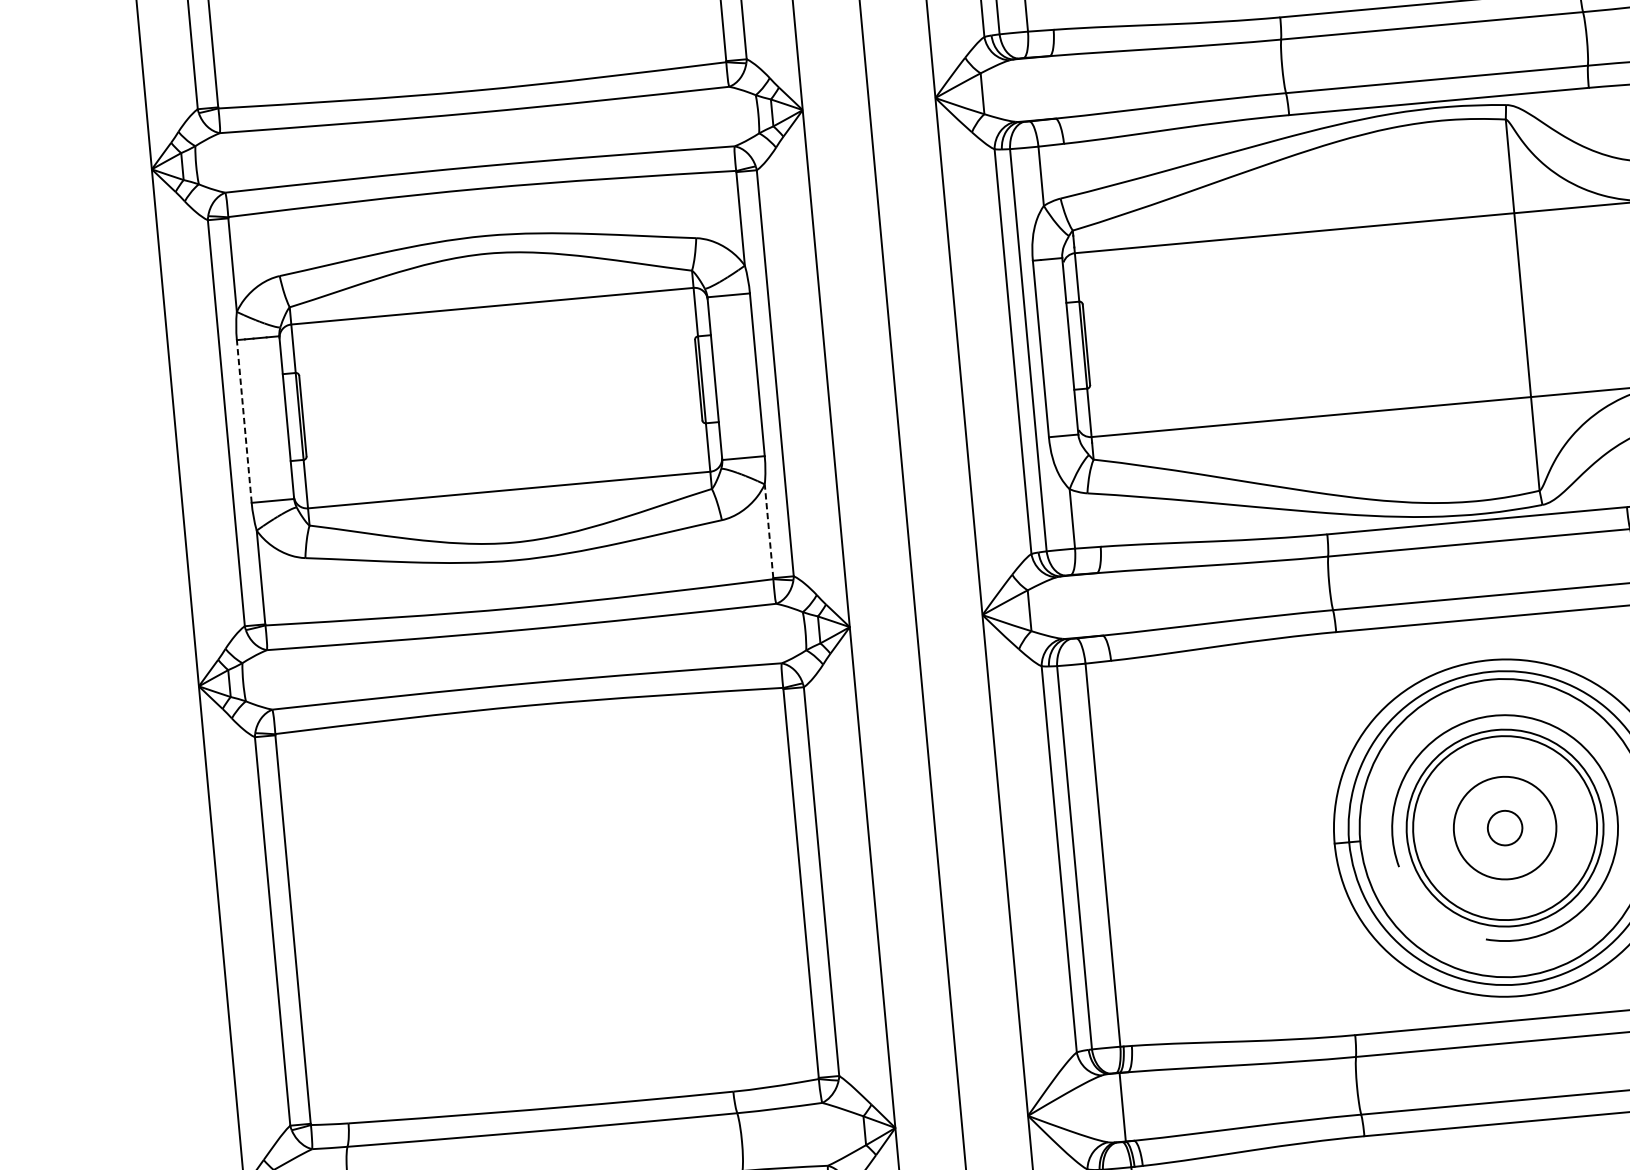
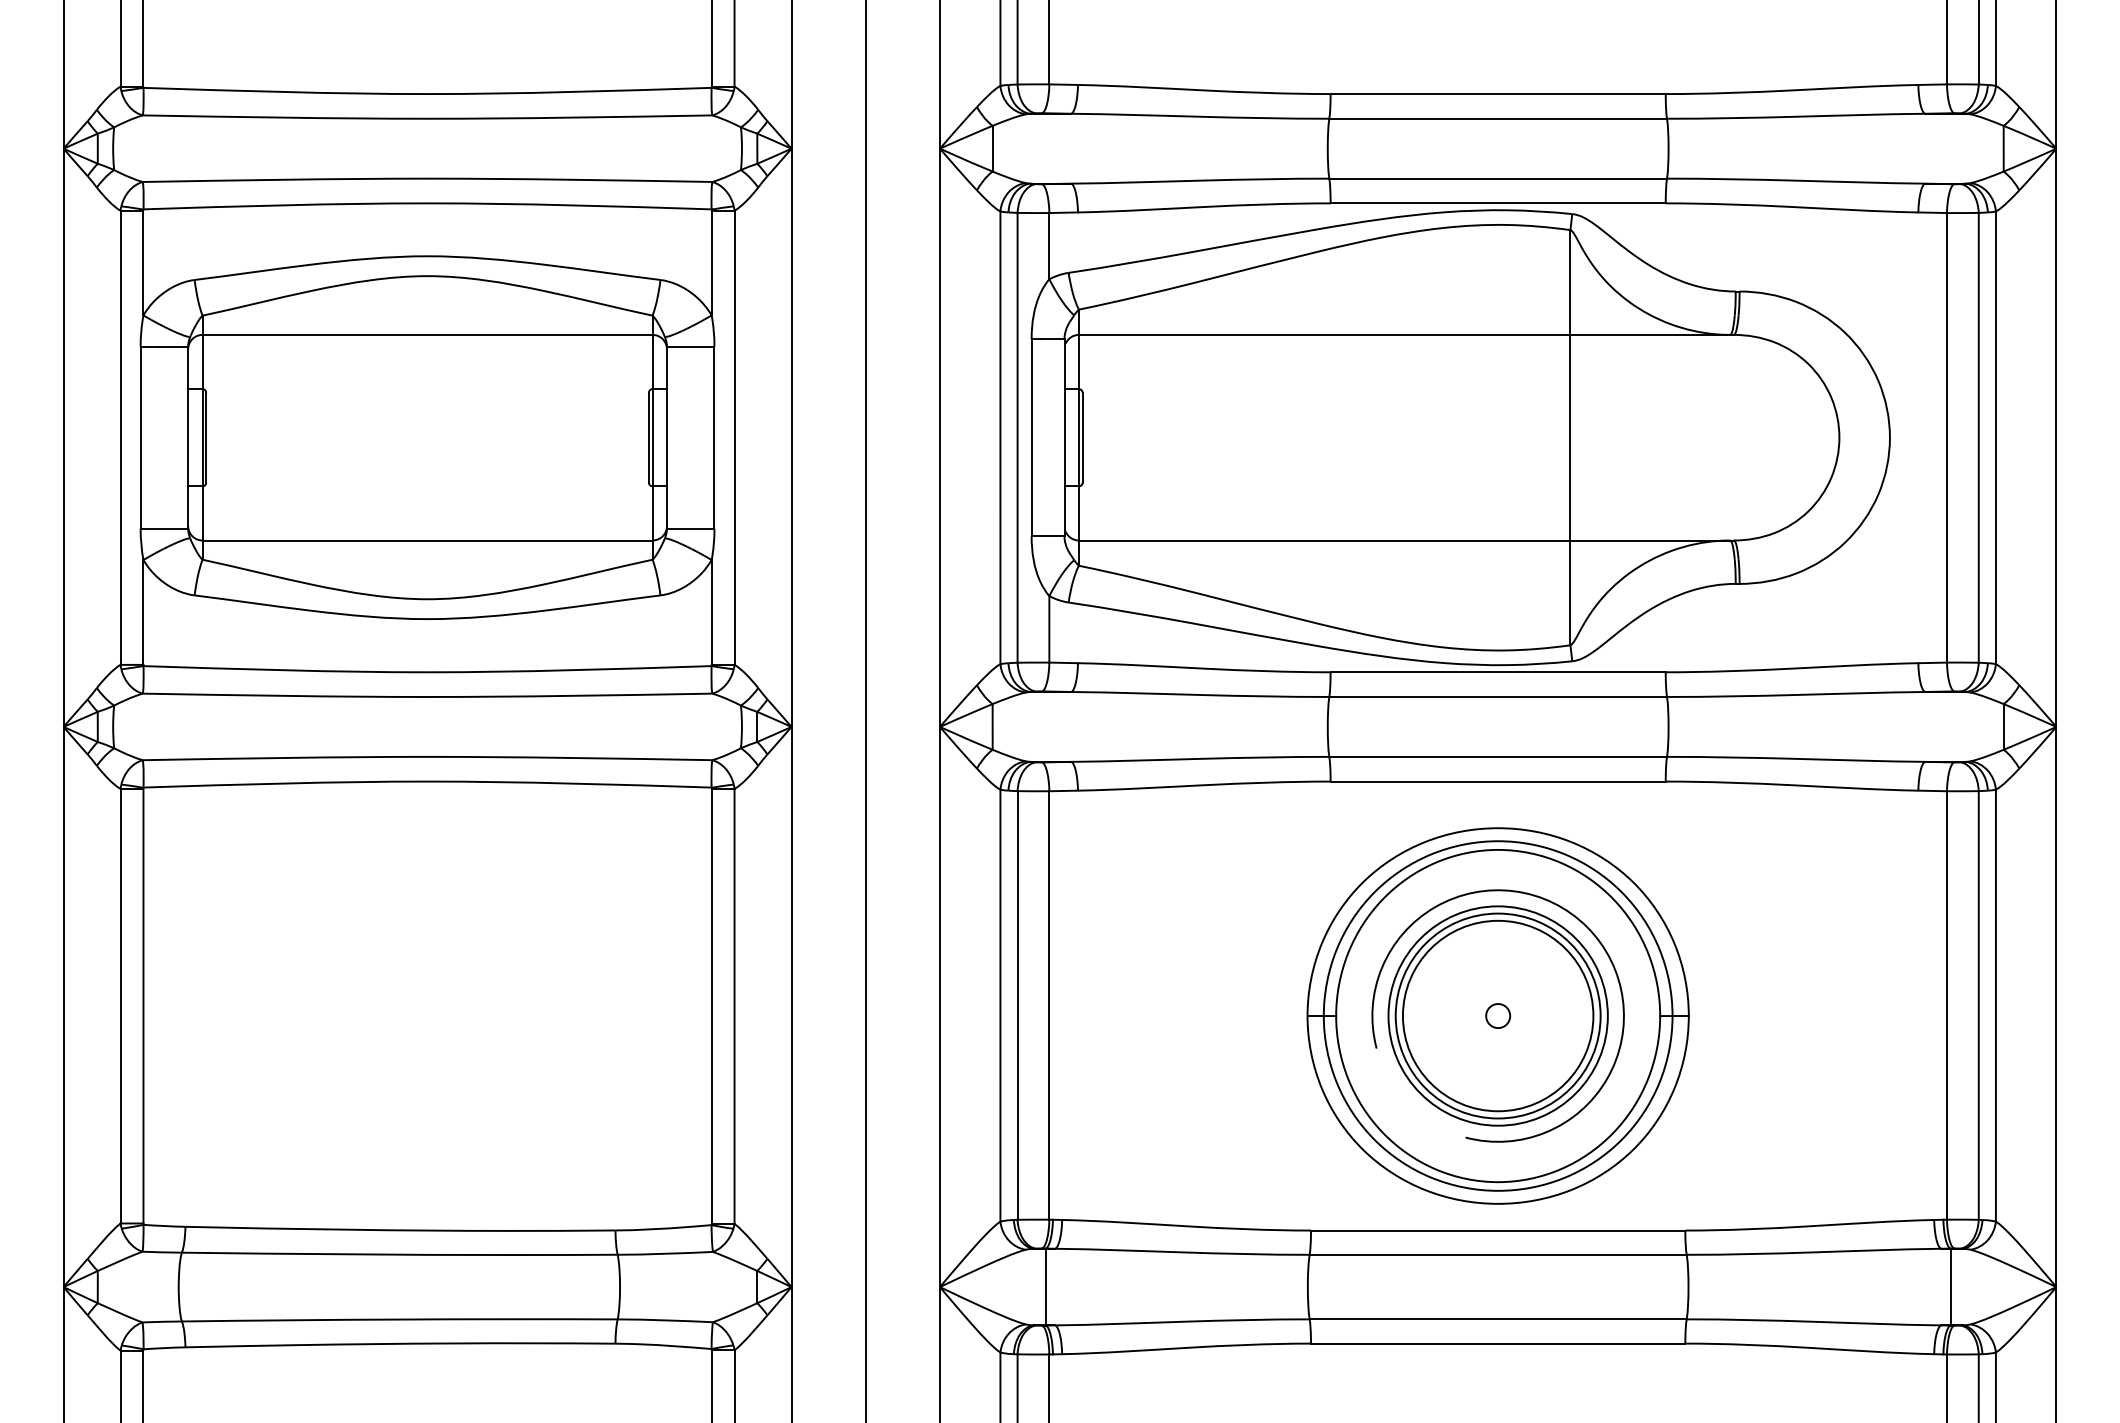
line: (244, 421) -> (140, 437), dashed -> solid
line: (768, 530) -> (711, 611), dashed -> solid
circle: (1504, 827) -> (1497, 1015), size x1.67
circle: (1505, 828) -> (1498, 1016), size x0.62

